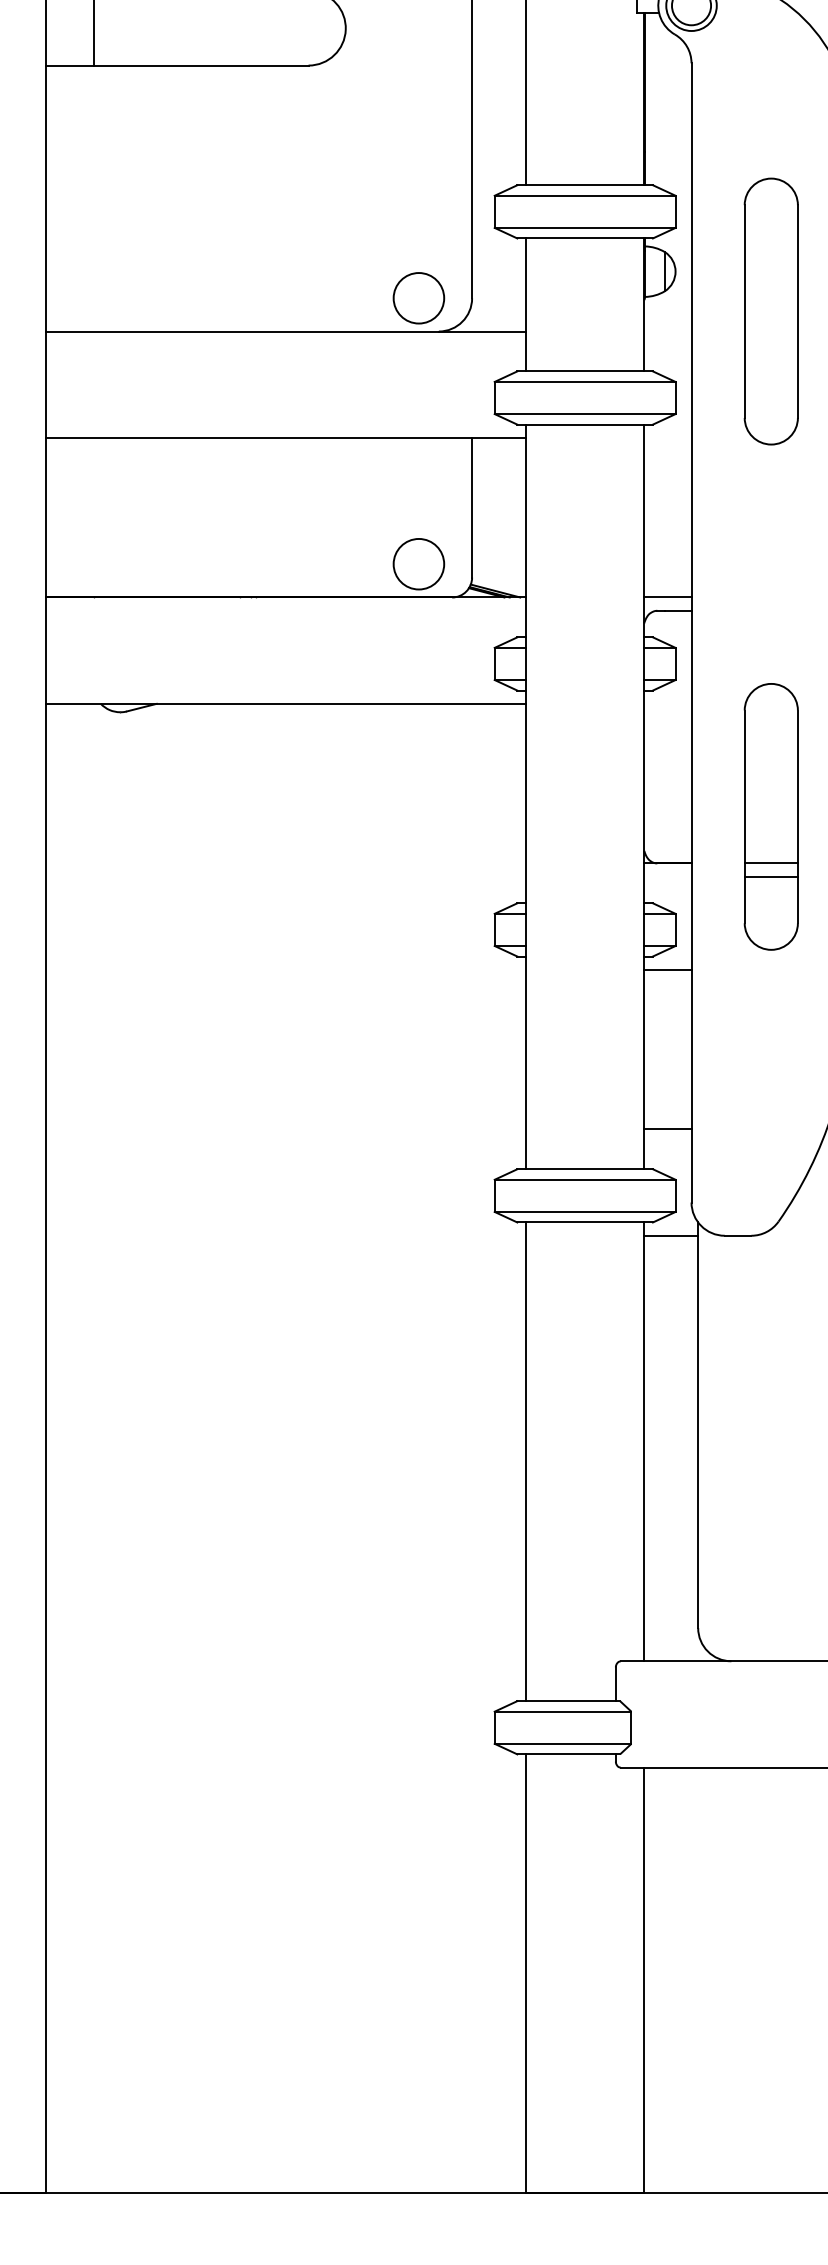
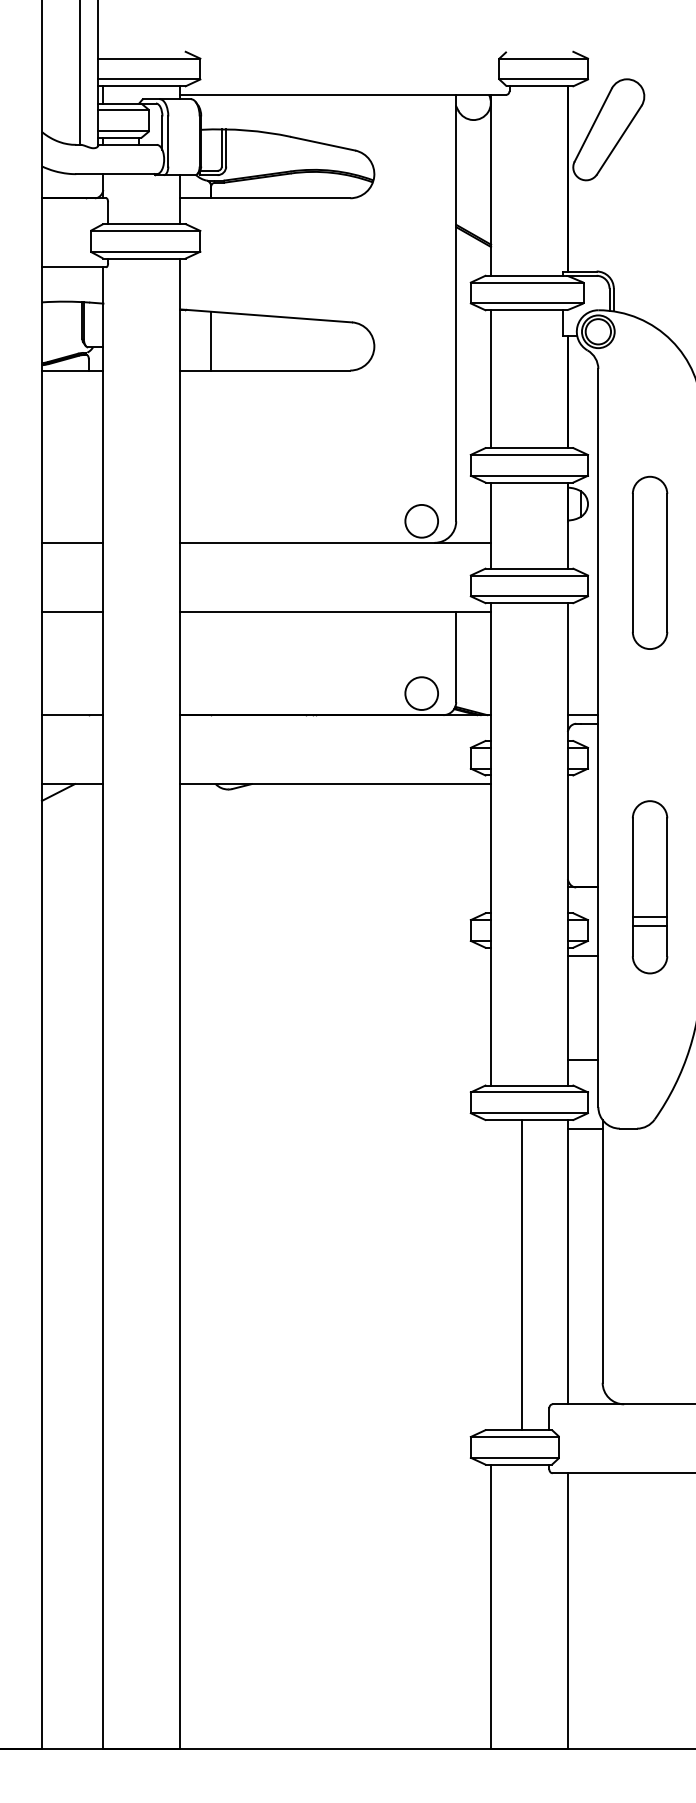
part: (770, 310) -> (649, 562), moved
part: (772, 817) -> (650, 887), moved
line: (526, 1462) -> (522, 1275), moved

